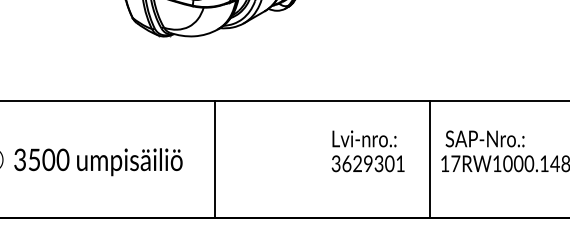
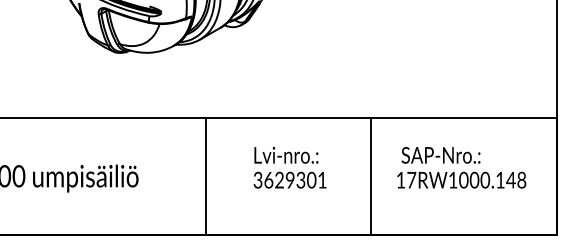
text: (367, 151) -> (289, 167), moved
line: (214, 159) -> (205, 175), moved
line: (430, 159) -> (371, 175), moved

